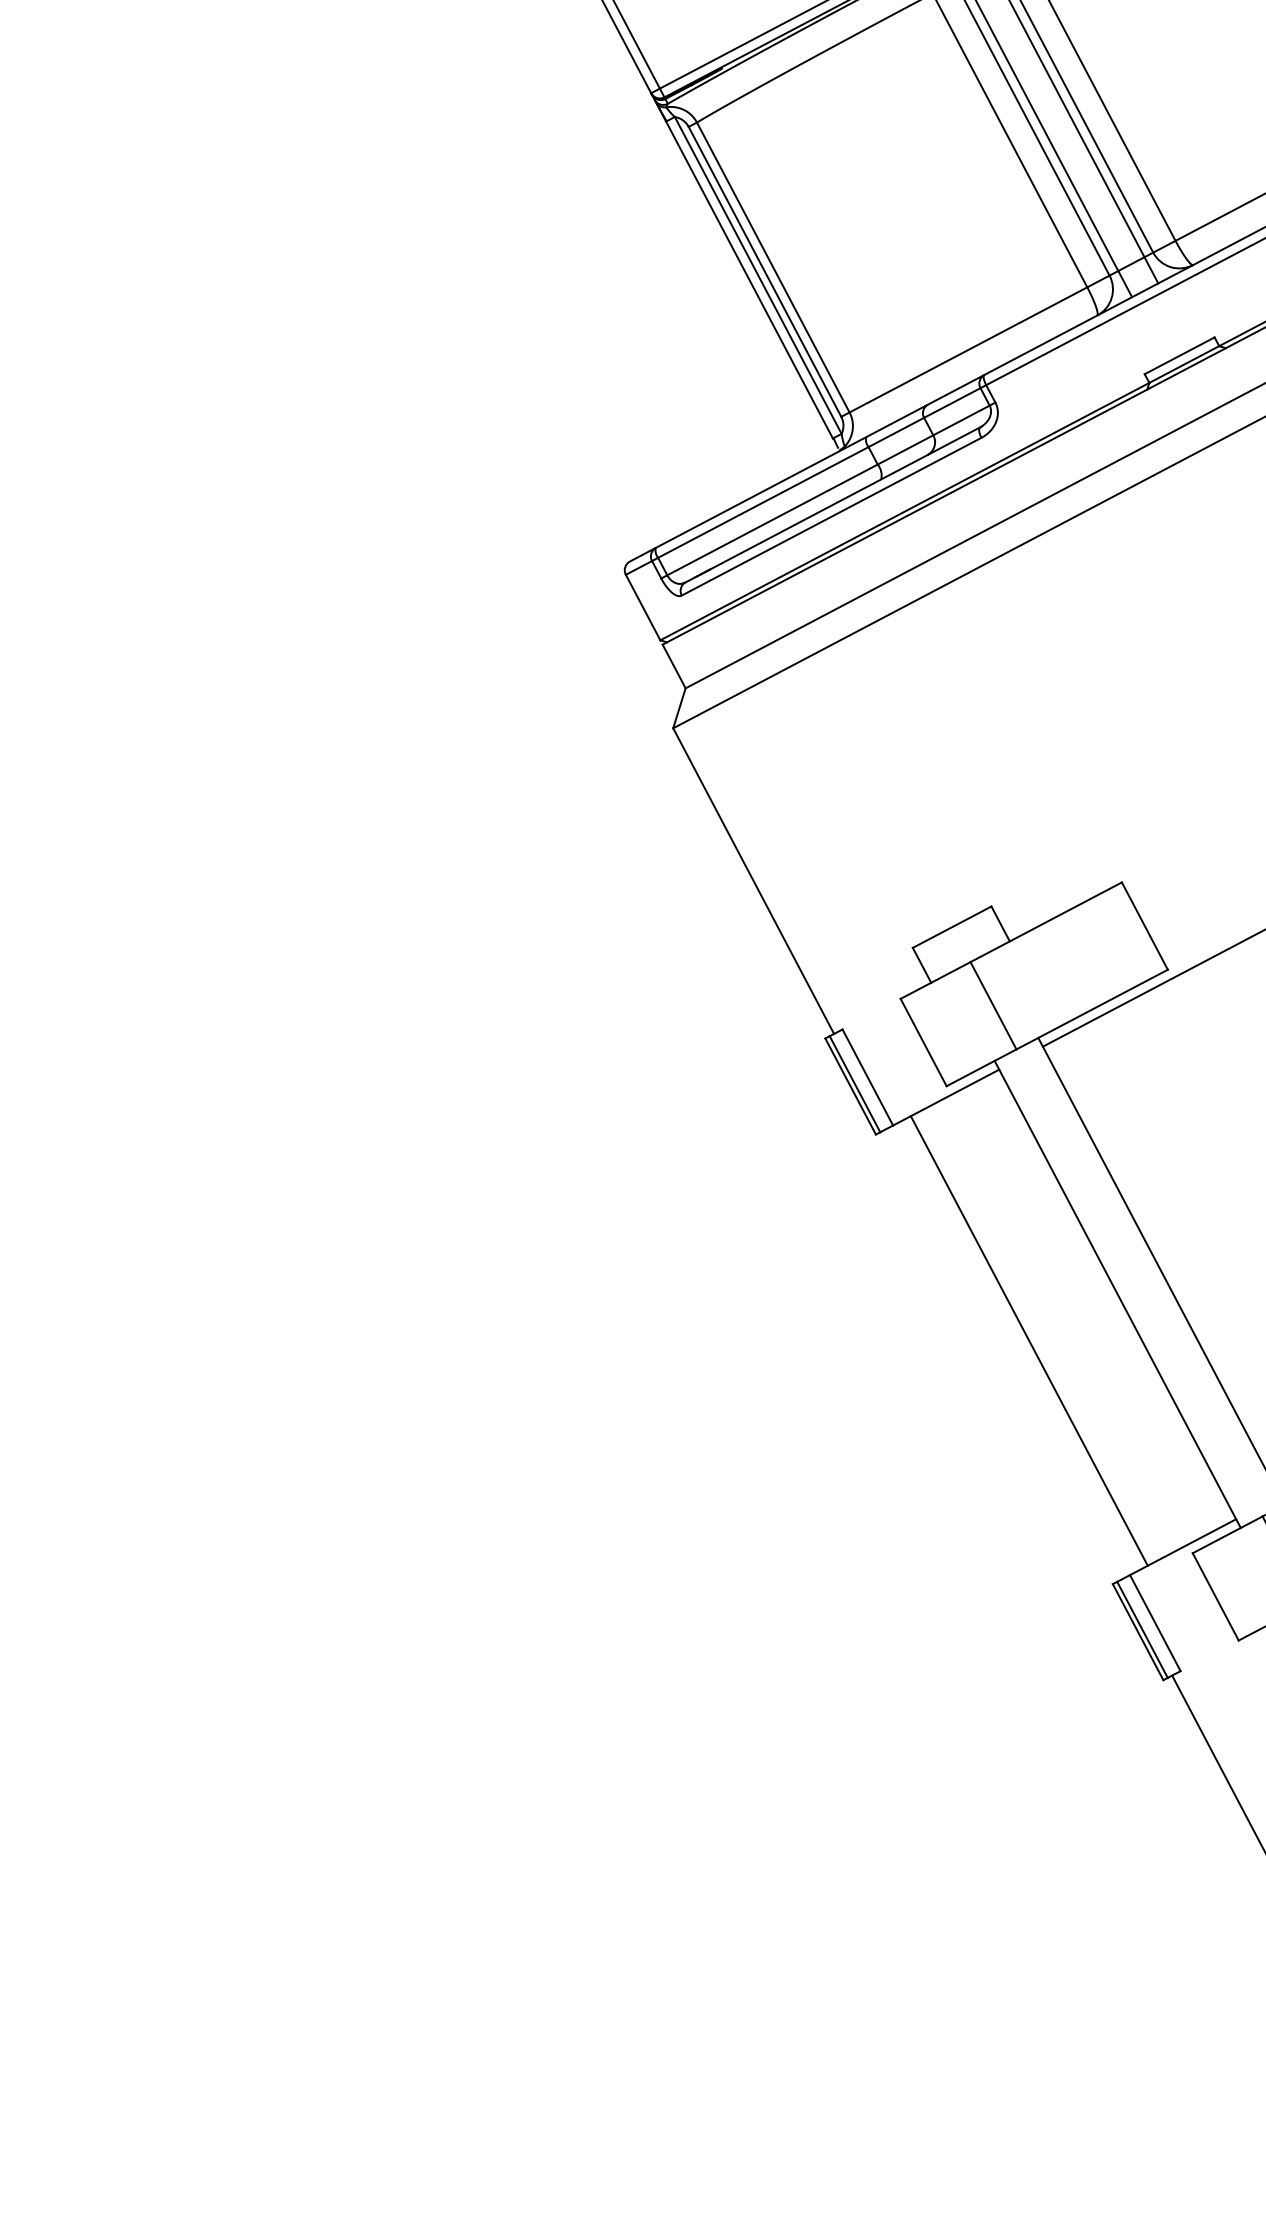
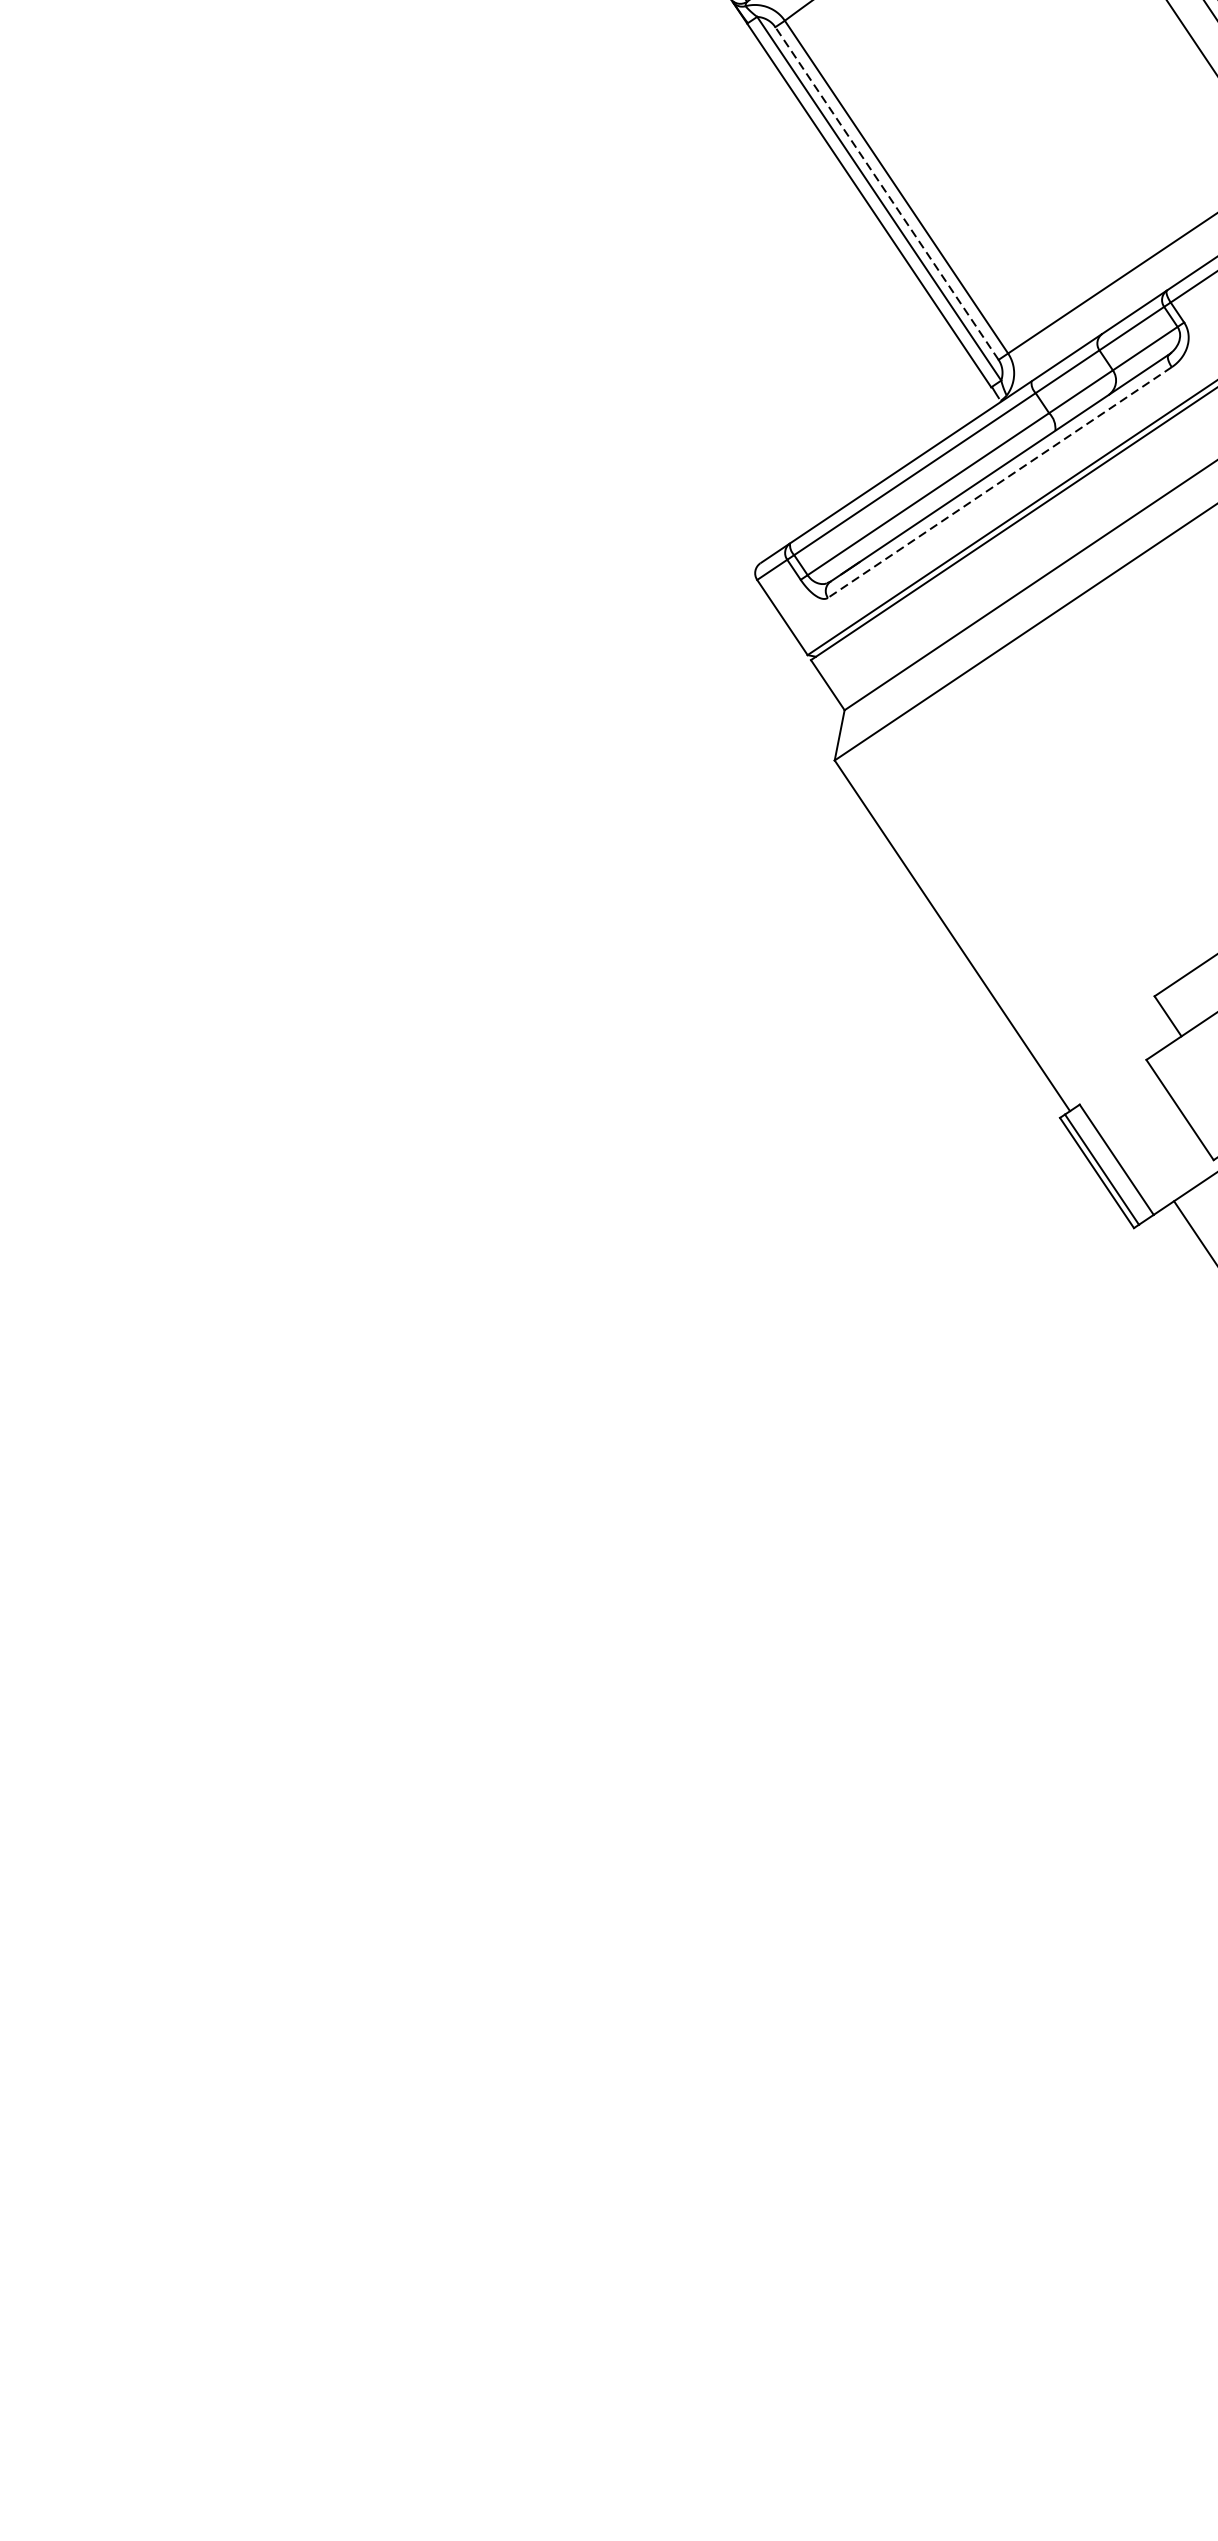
line: (764, 271) -> (886, 193), solid -> dashed
line: (831, 516) -> (999, 482), solid -> dashed

